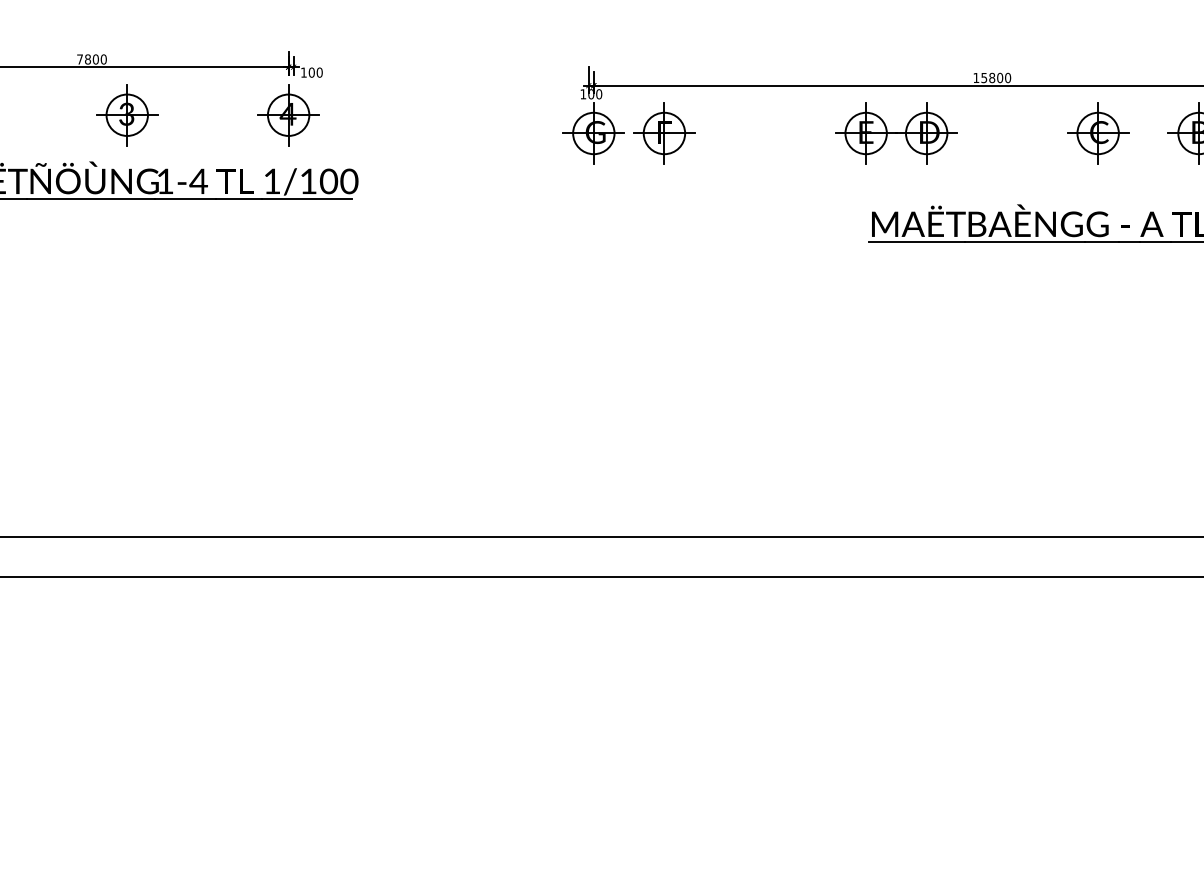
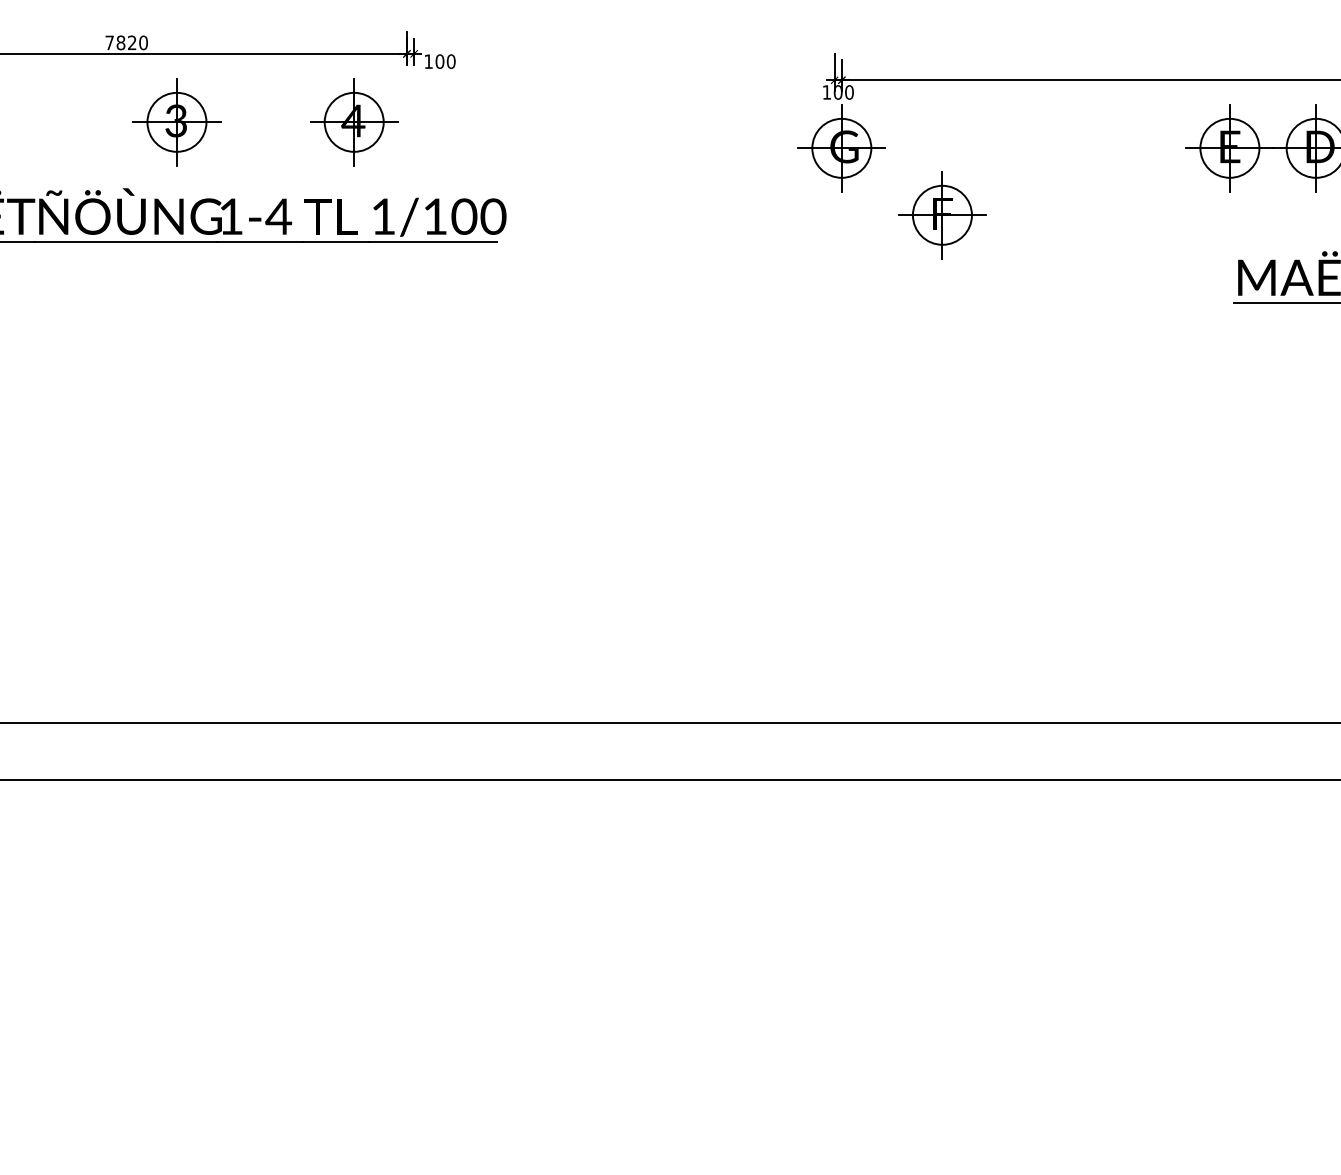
text: (95, 59) -> (131, 42), 7800 -> 7820
part: (288, 115) -> (354, 122), moved
part: (664, 133) -> (942, 215), moved

